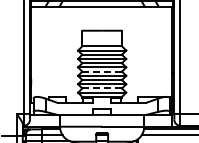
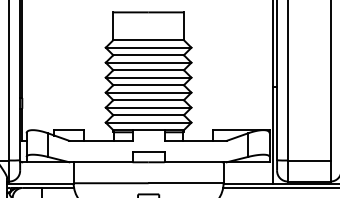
line: (102, 71) -> (149, 84), dashed -> solid
line: (102, 88) -> (149, 115), dashed -> solid

